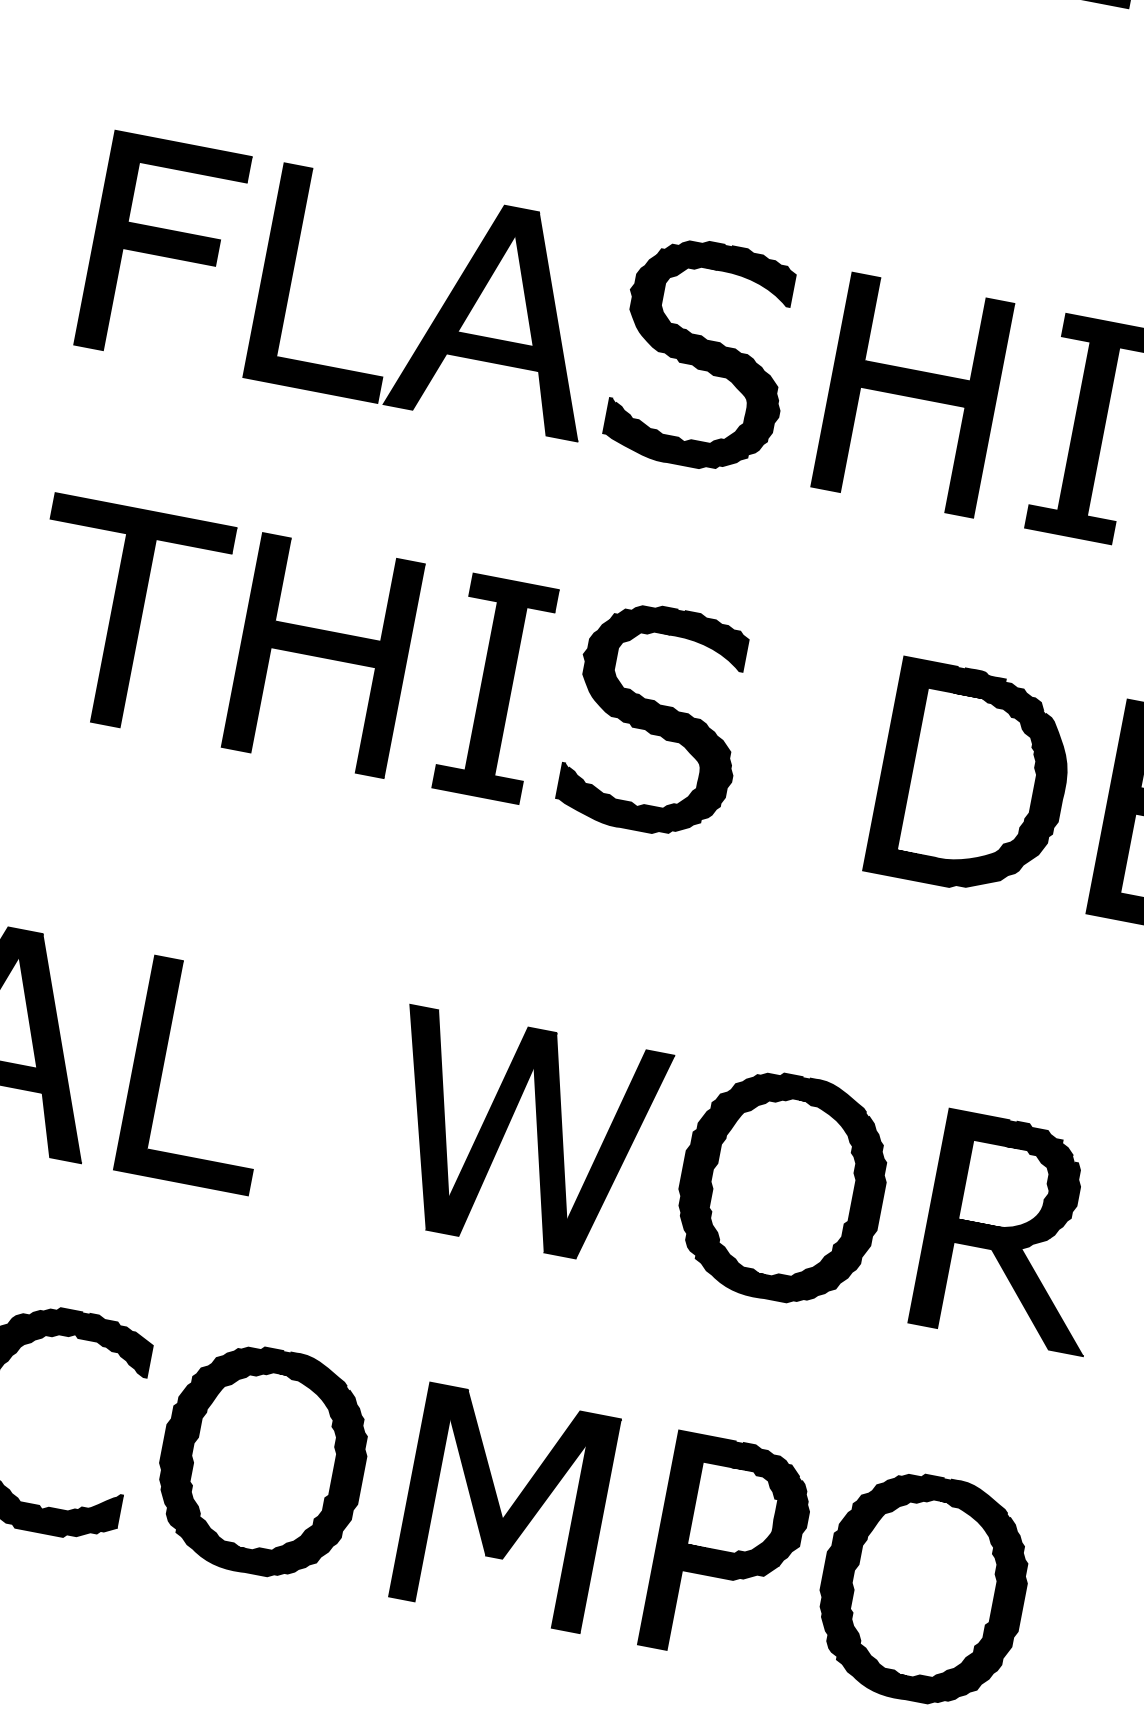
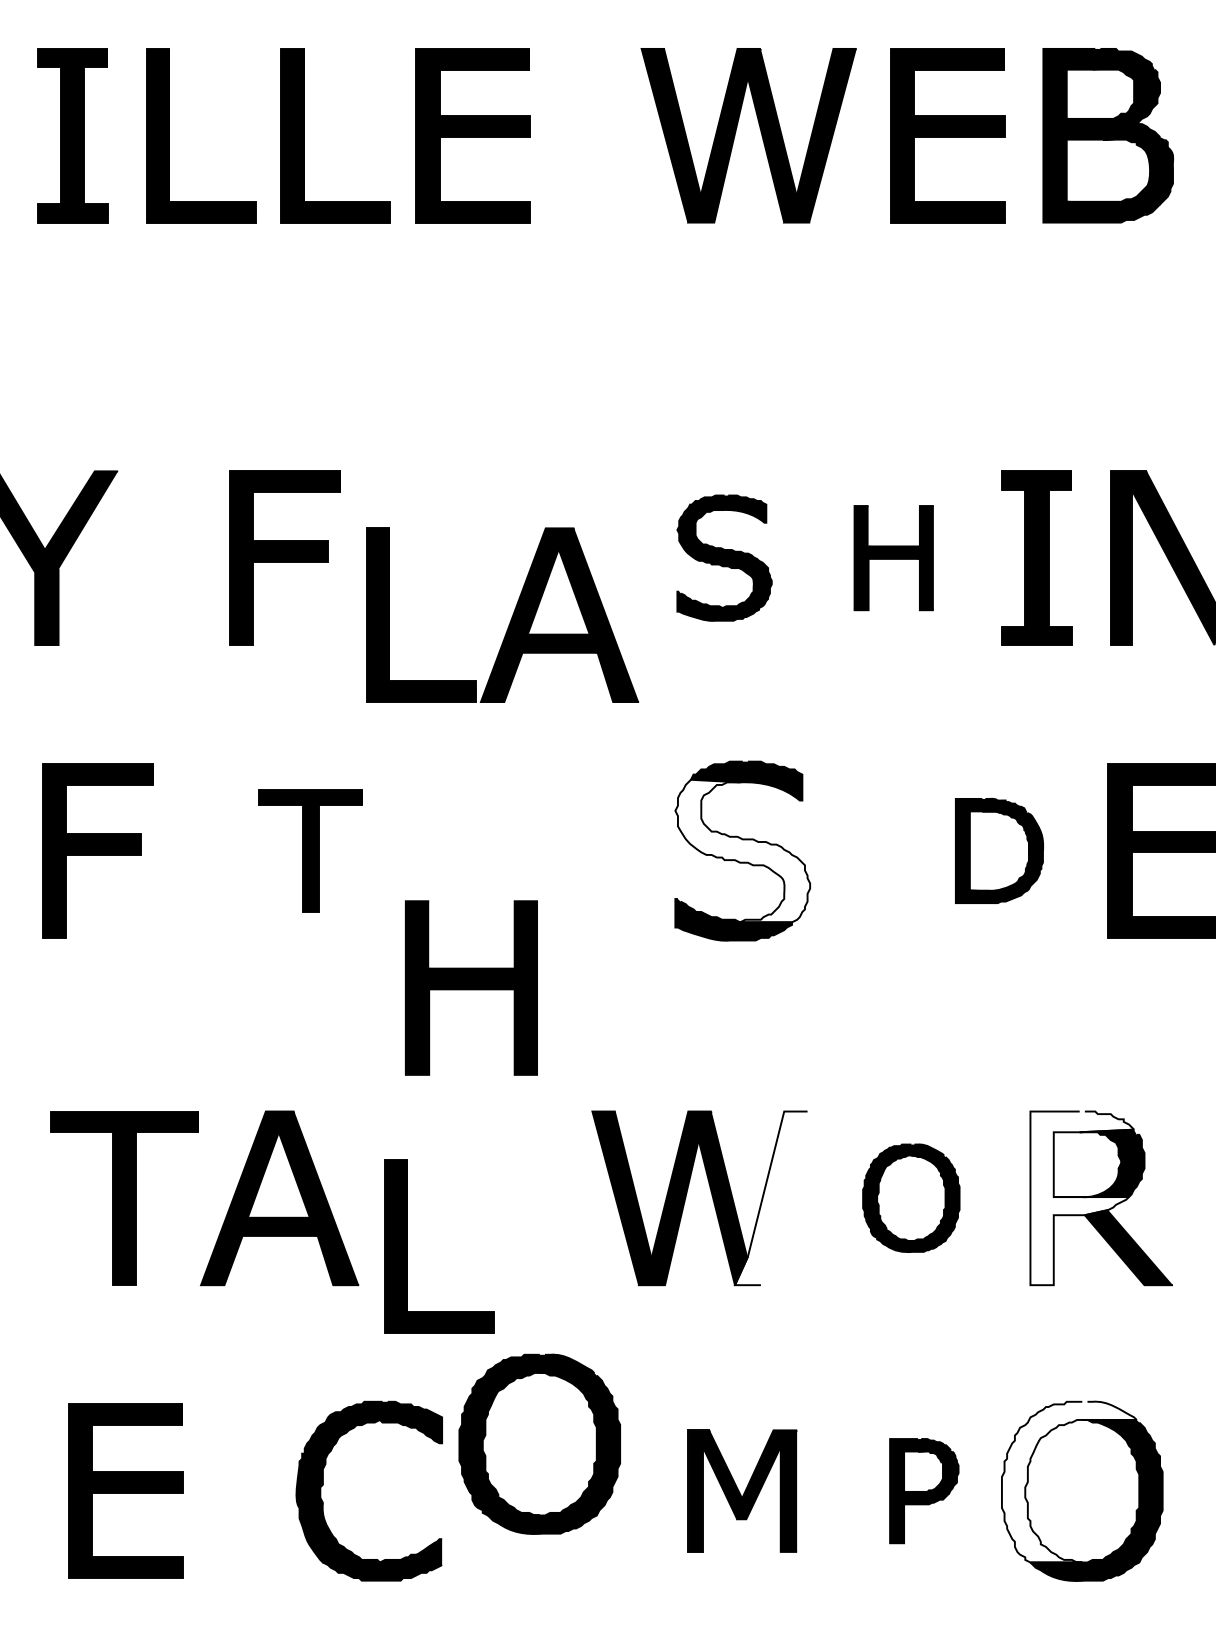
part: (439, 309) -> (510, 619), moved
part: (704, 354) -> (724, 557), size x0.7
part: (912, 394) -> (893, 557), size x0.6
part: (125, 616) -> (310, 850), size x0.7
part: (323, 654) -> (471, 987), moved
part: (495, 688) -> (611, 850), removed
fill: (656, 719) -> (742, 850), removed
part: (973, 780) -> (999, 850), size x0.6
part: (162, 1068) -> (407, 1246), moved
fill: (608, 1154) -> (770, 1198), removed
part: (782, 1186) -> (911, 1197), size x0.6
fill: (993, 1228) -> (1082, 1198), removed
part: (262, 1460) -> (539, 1443), moved
part: (505, 1507) -> (742, 1490), size x0.7
part: (729, 1550) -> (924, 1490), size x0.6
fill: (908, 1573) -> (1068, 1481), removed

